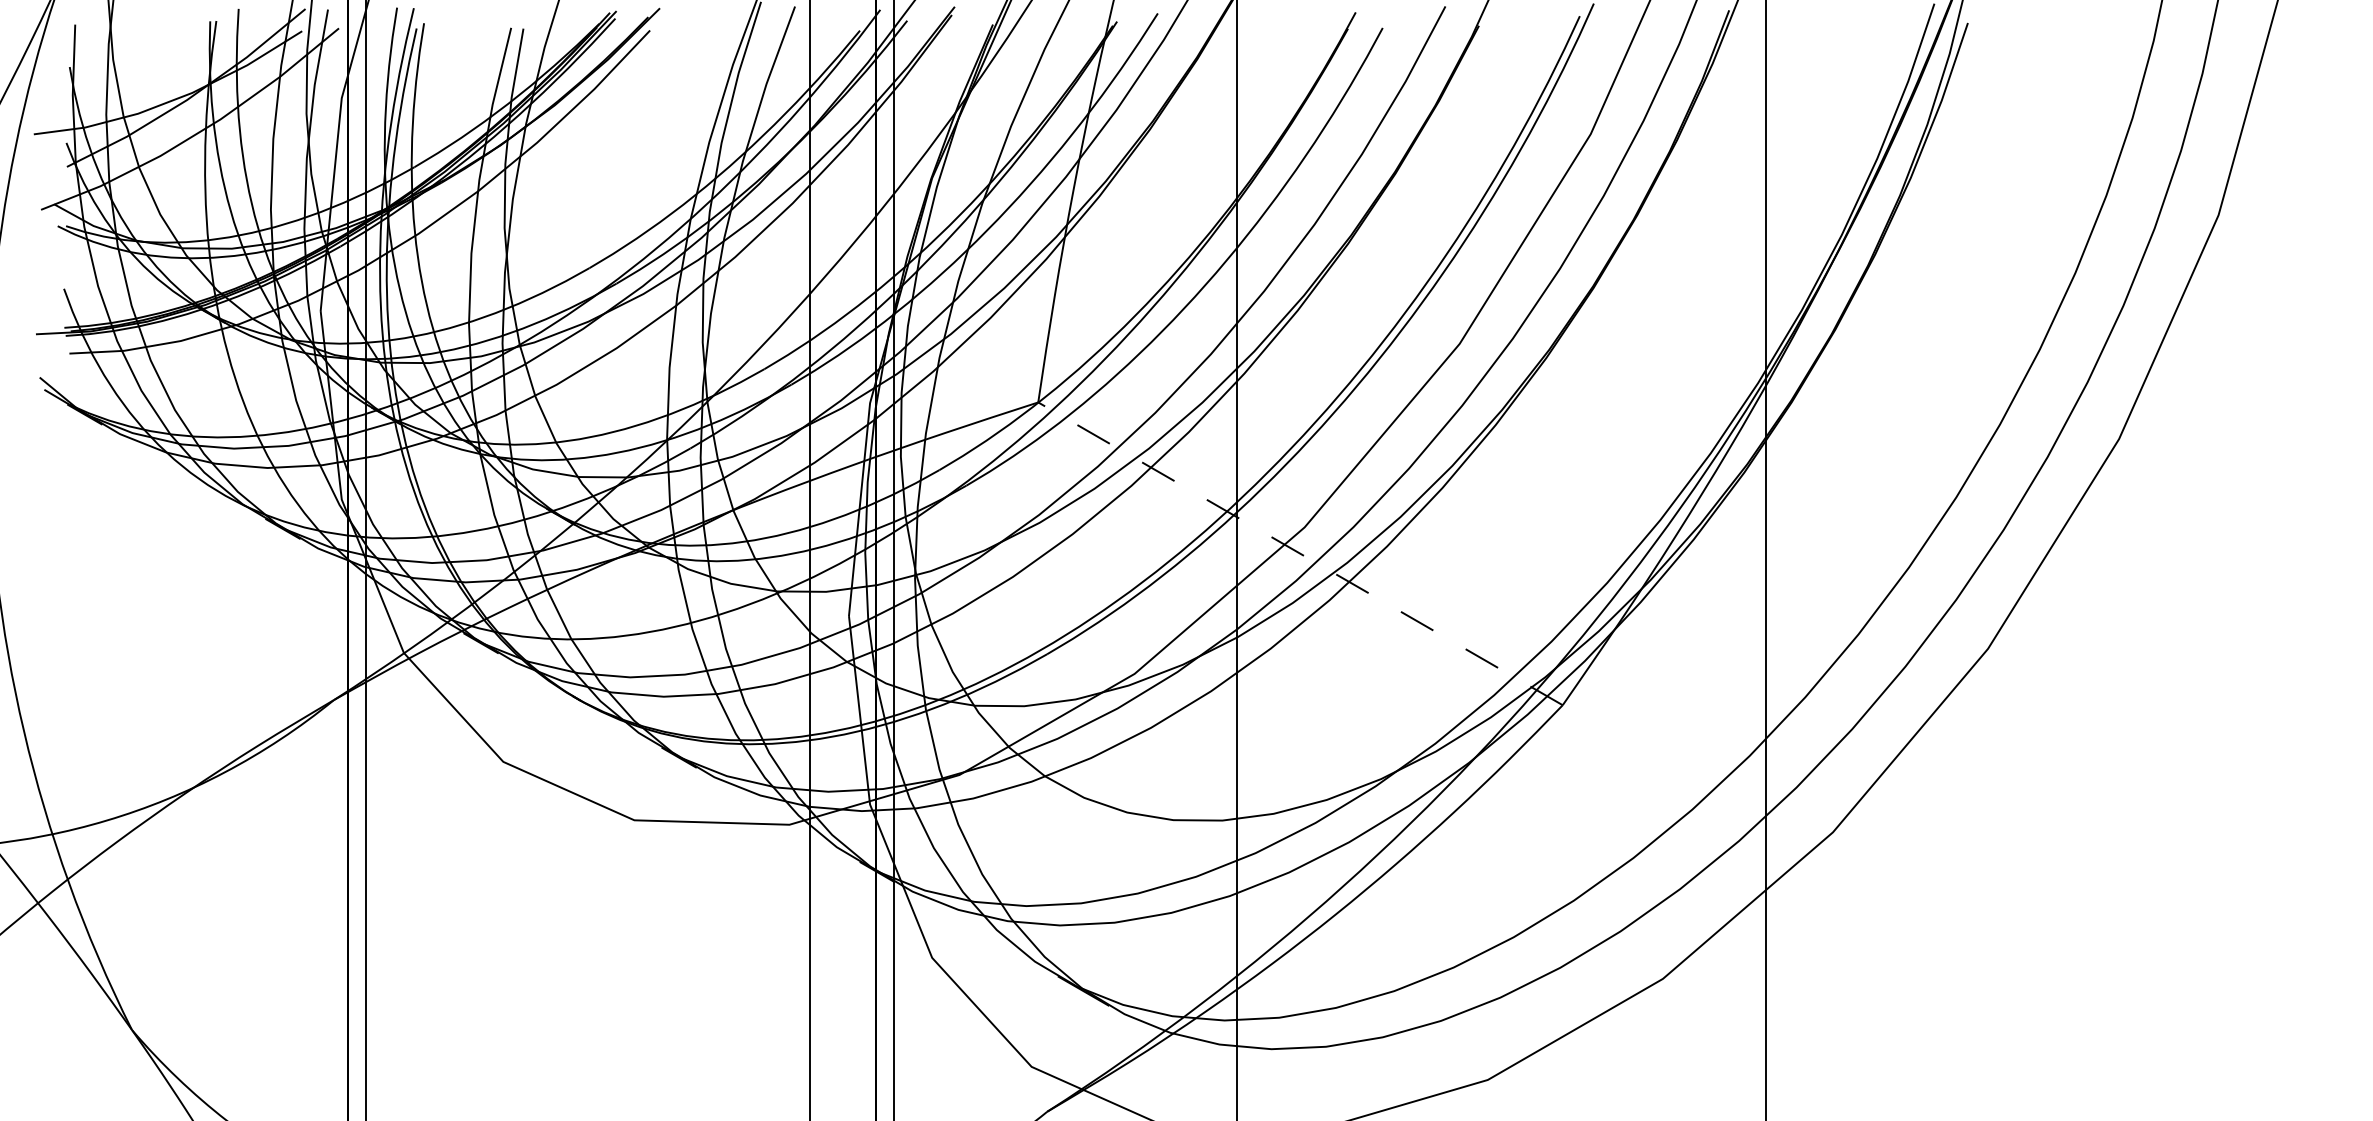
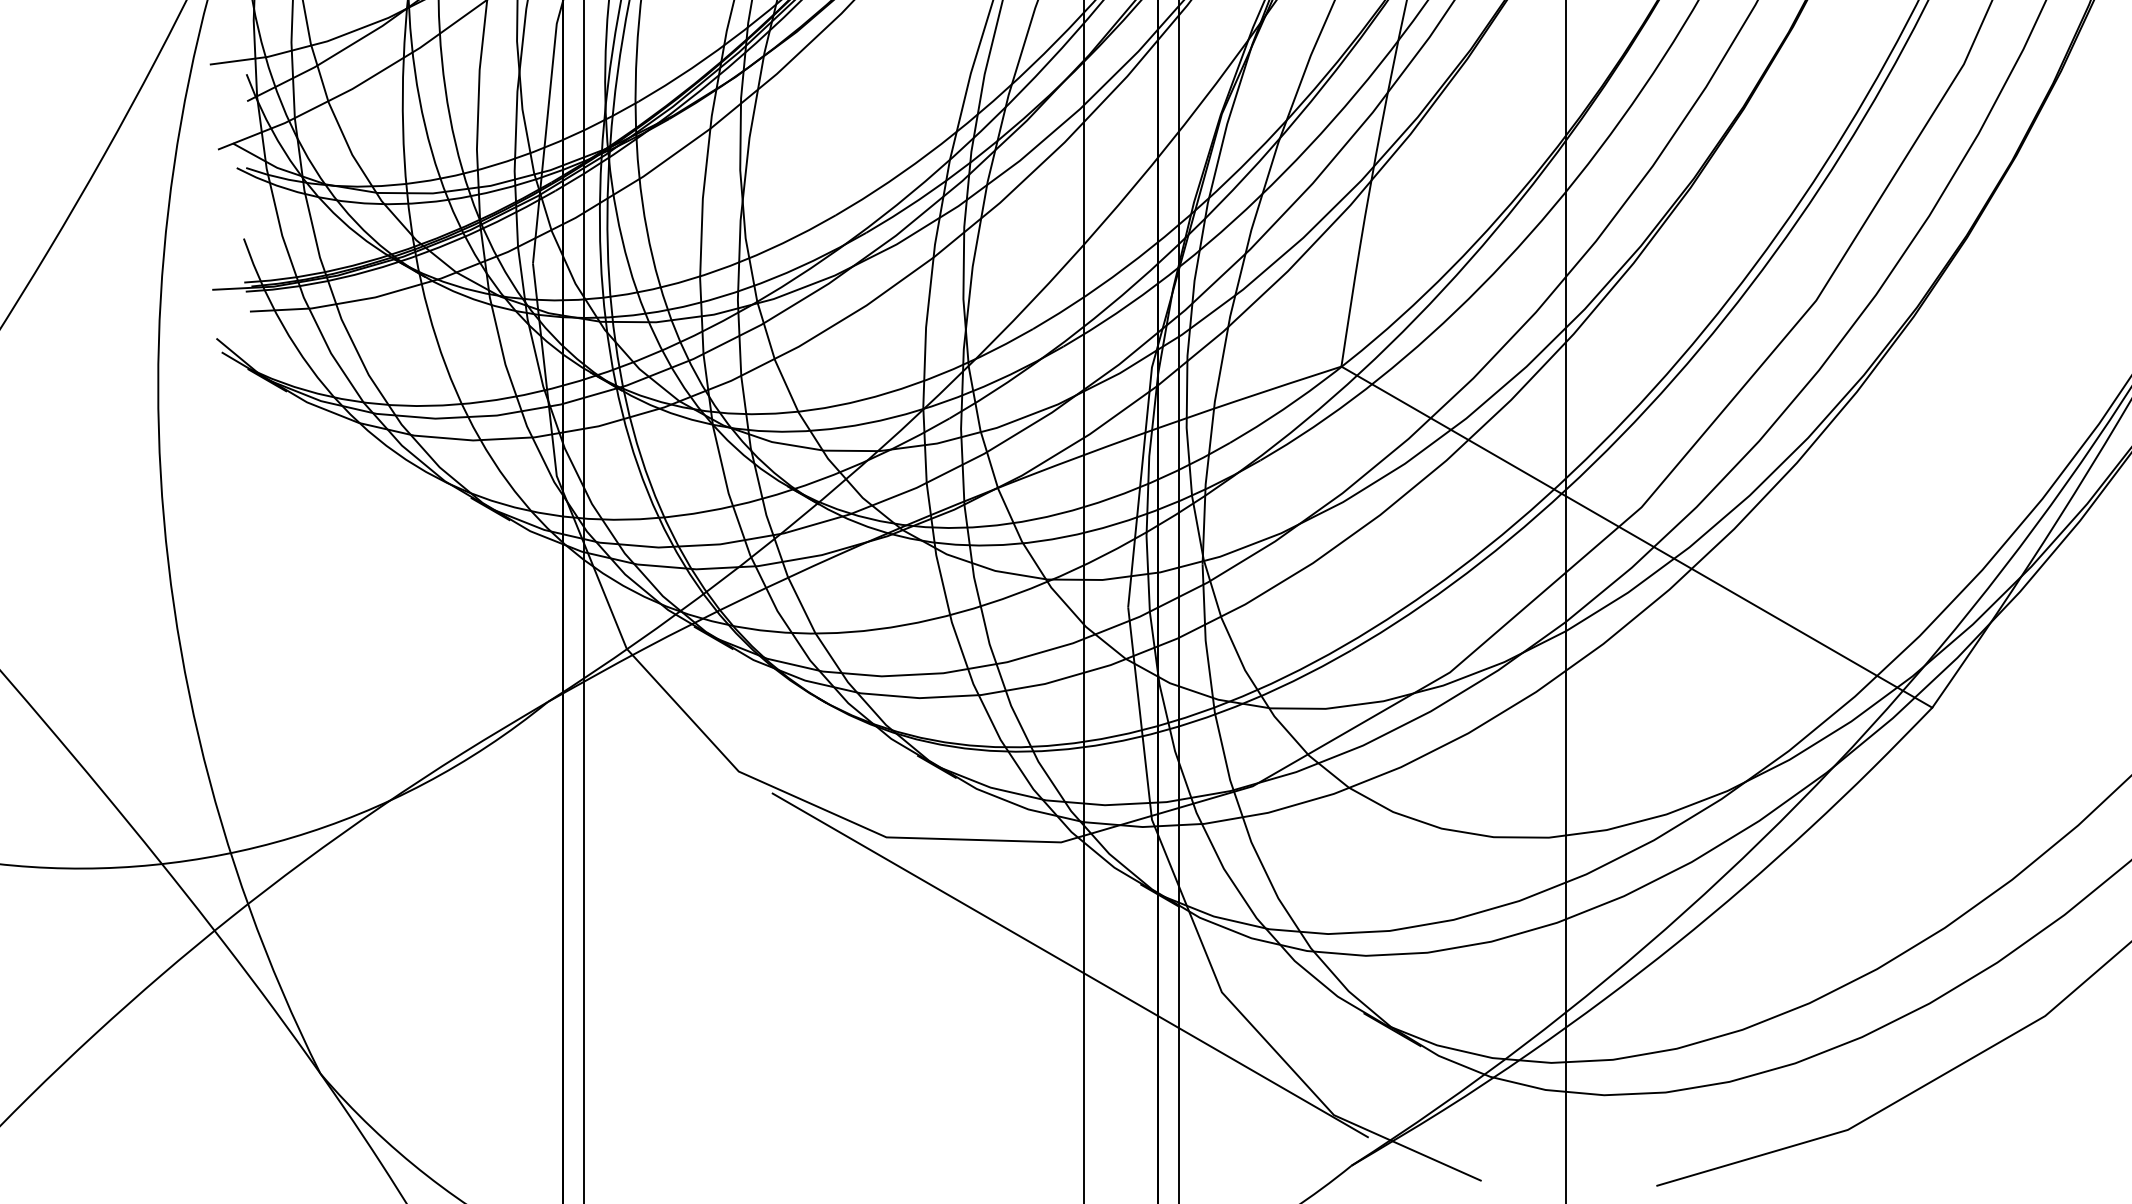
line: (1300, 553) -> (1636, 536), dashed -> solid
line: (797, 933) -> (1070, 964), added

